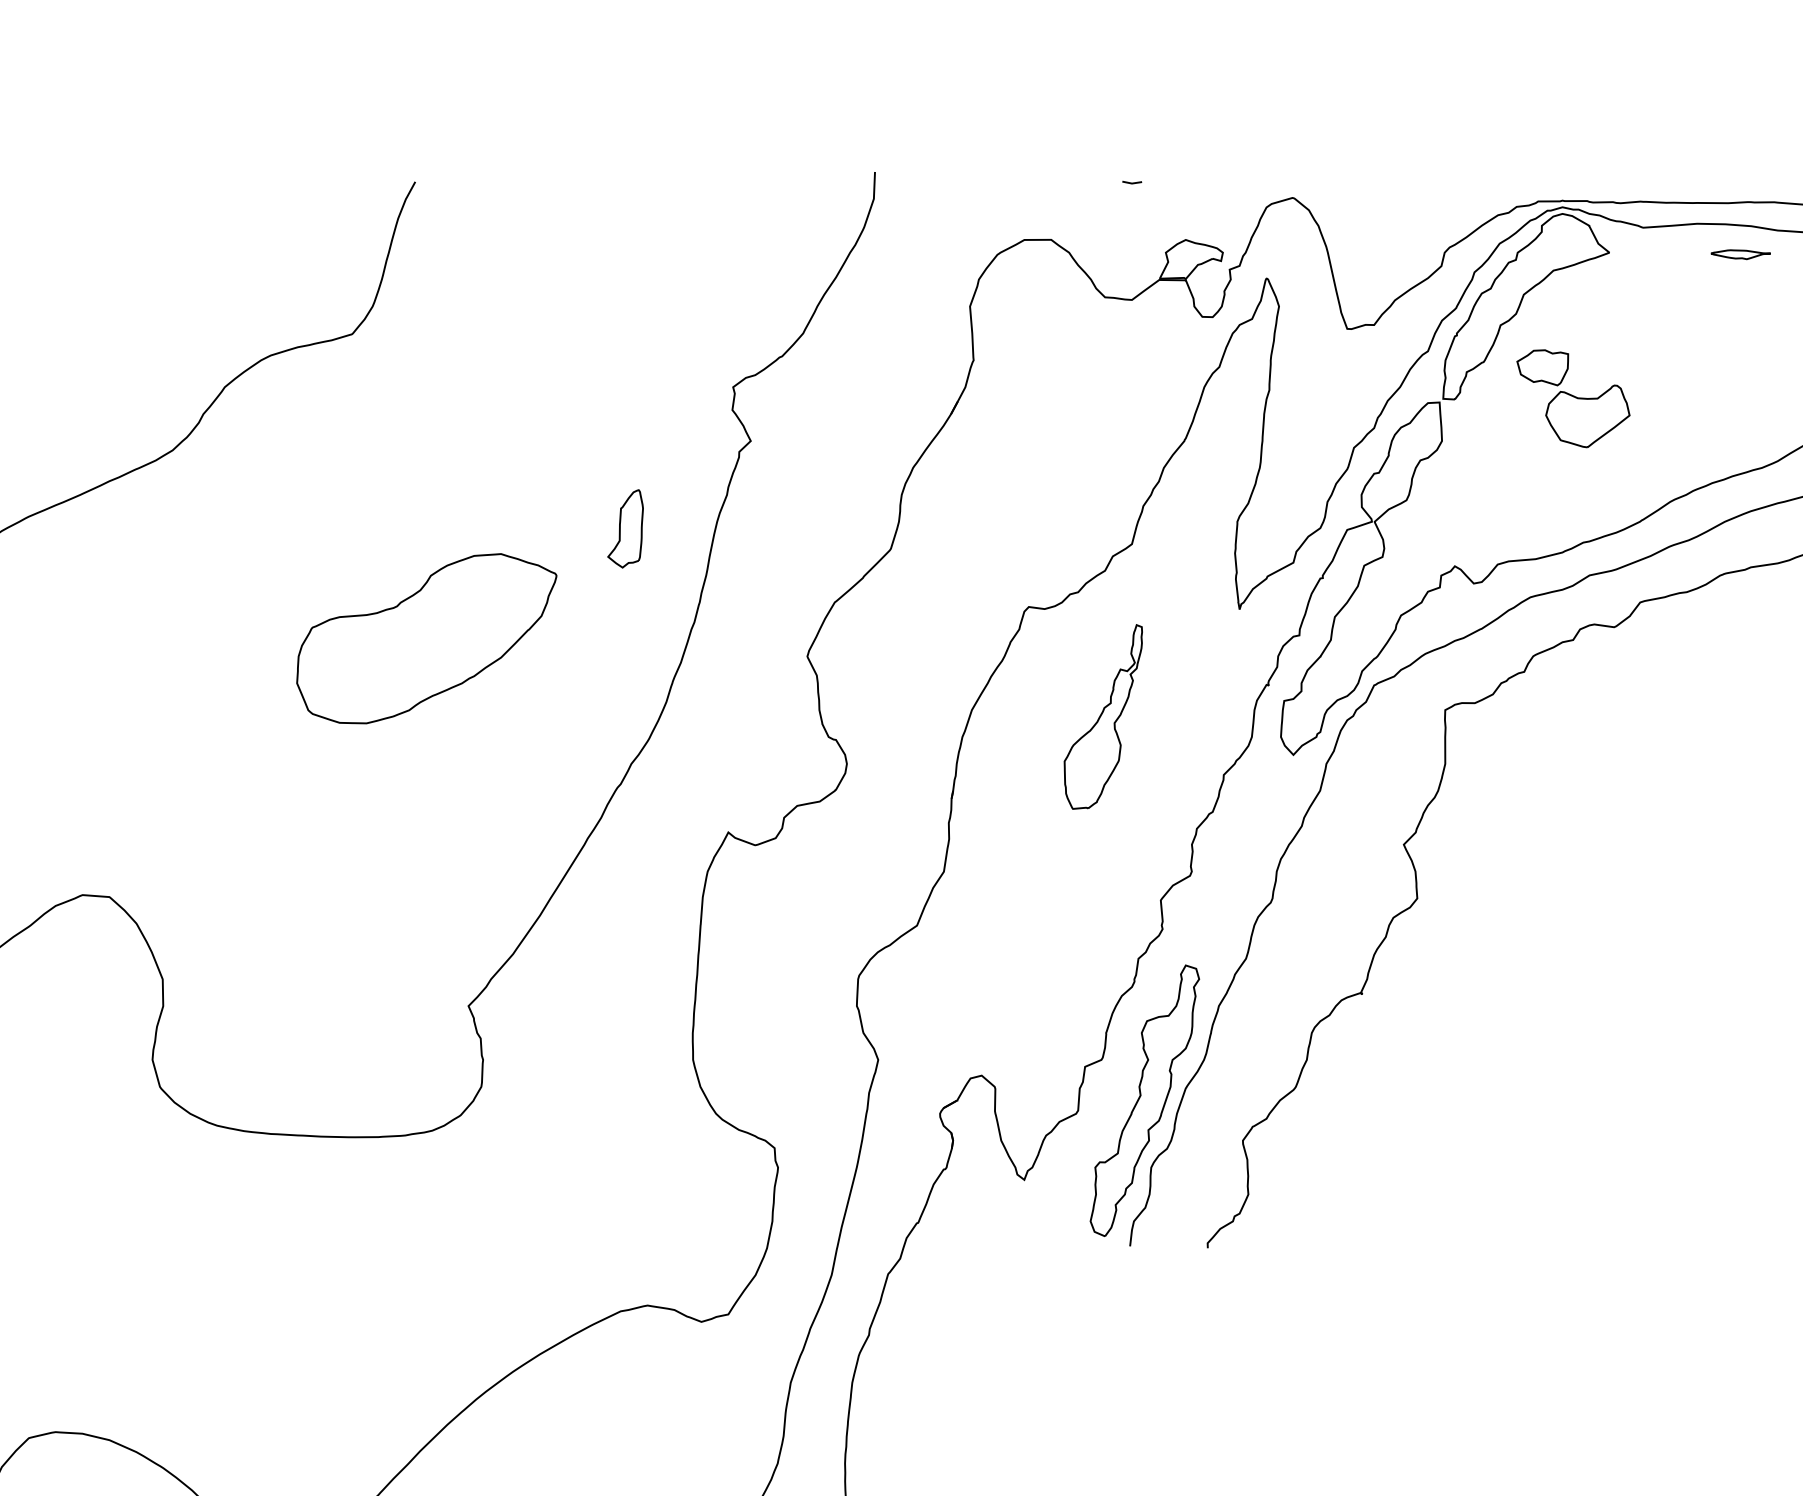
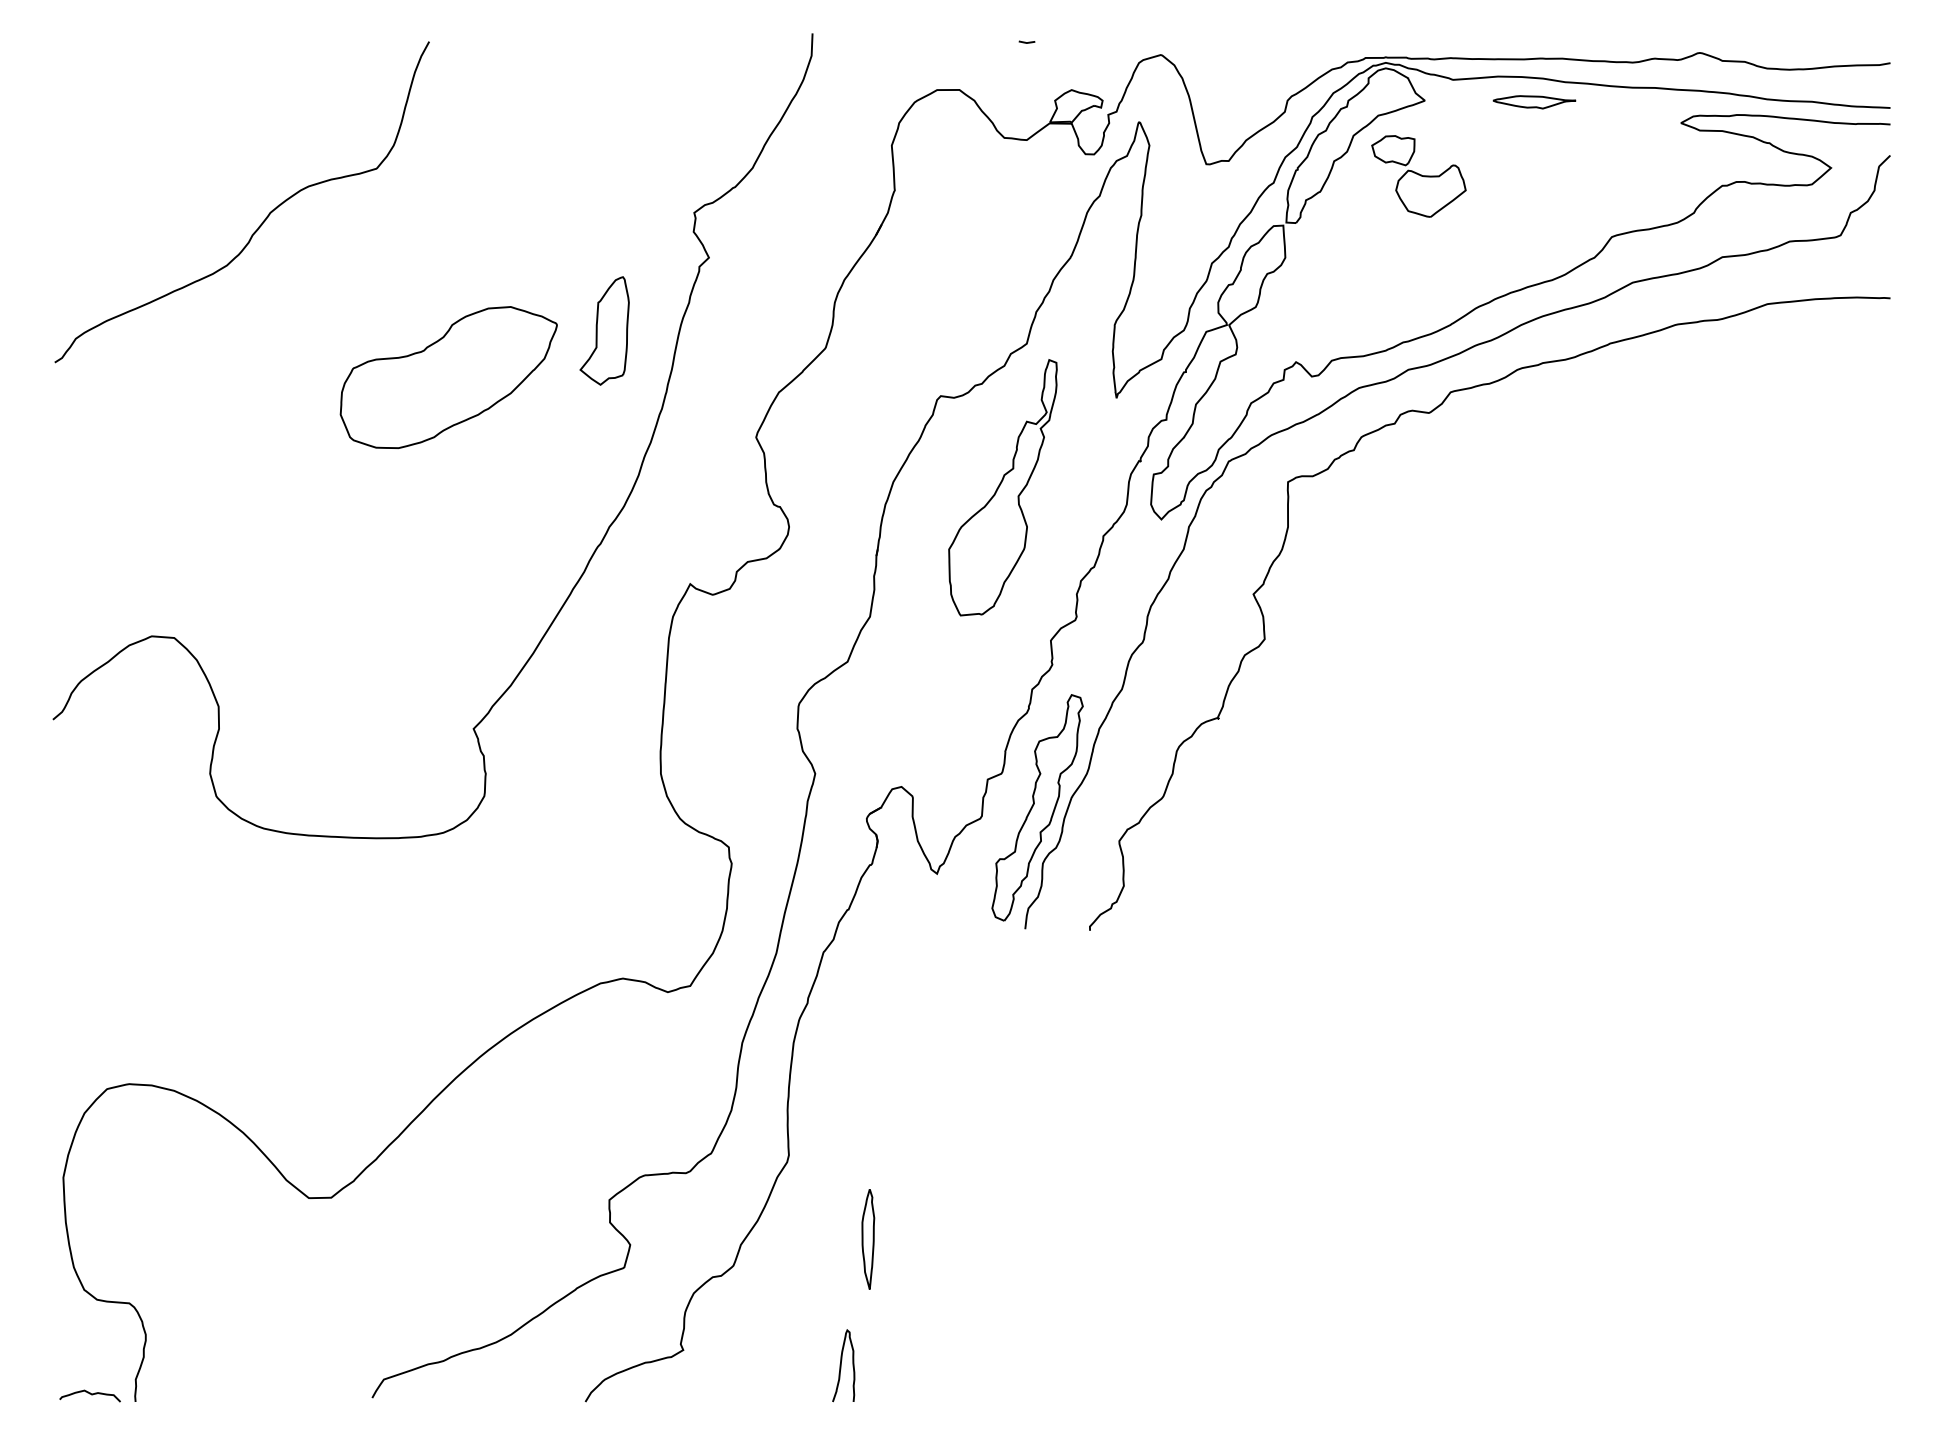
part: (1740, 254) -> (1534, 102), size x1.67
part: (1572, 398) -> (1418, 176), moved
part: (625, 528) -> (604, 330), size x1.67
part: (426, 638) -> (448, 377), moved
part: (1102, 716) -> (1002, 487), size x1.67

